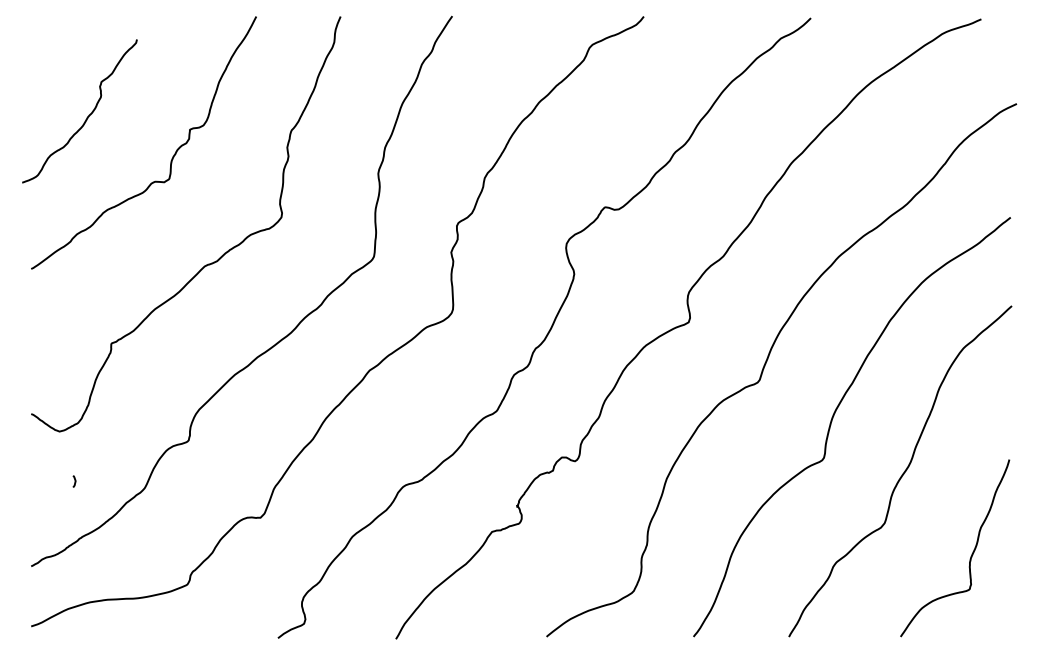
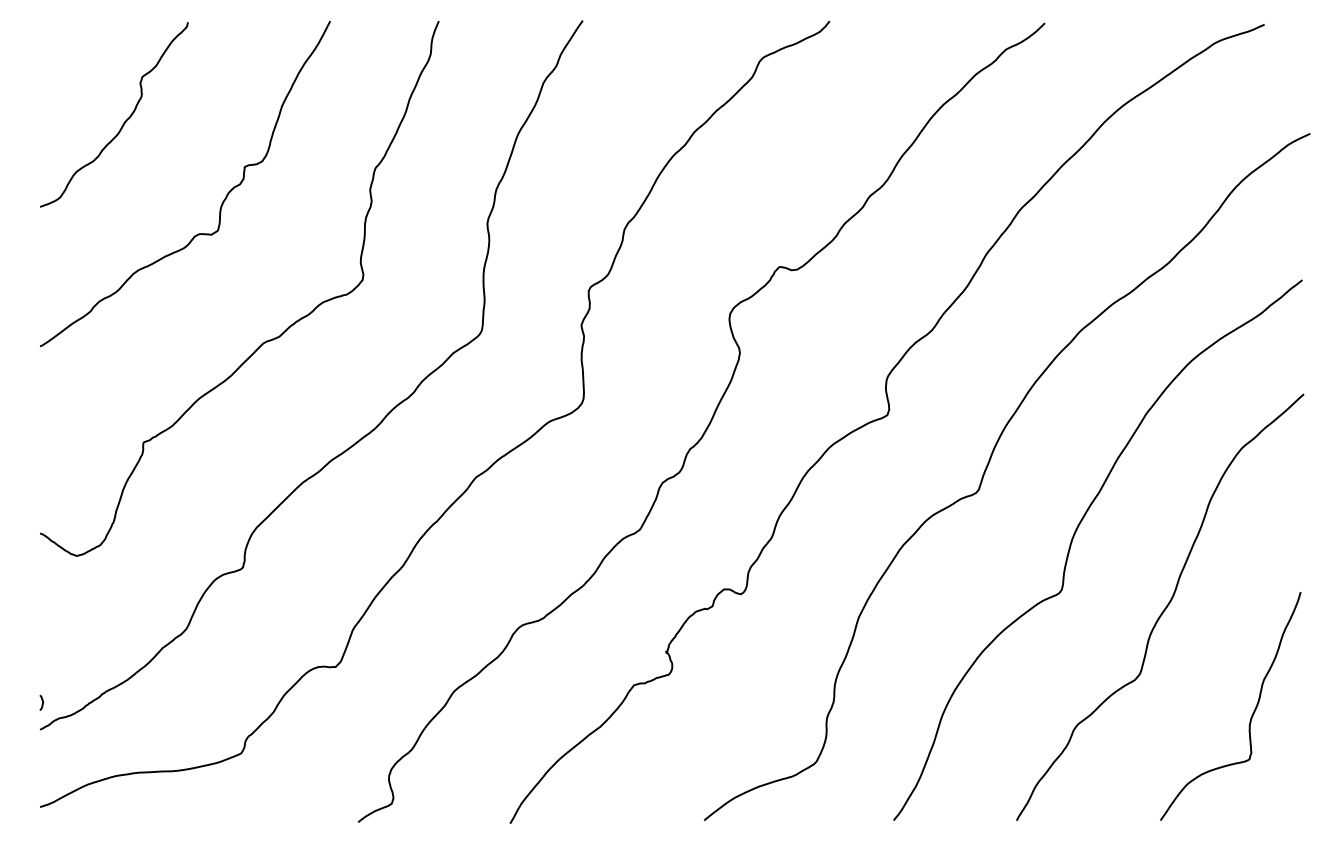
curve: (86, 117) -> (122, 122), moved
curve: (74, 481) -> (41, 702), moved

